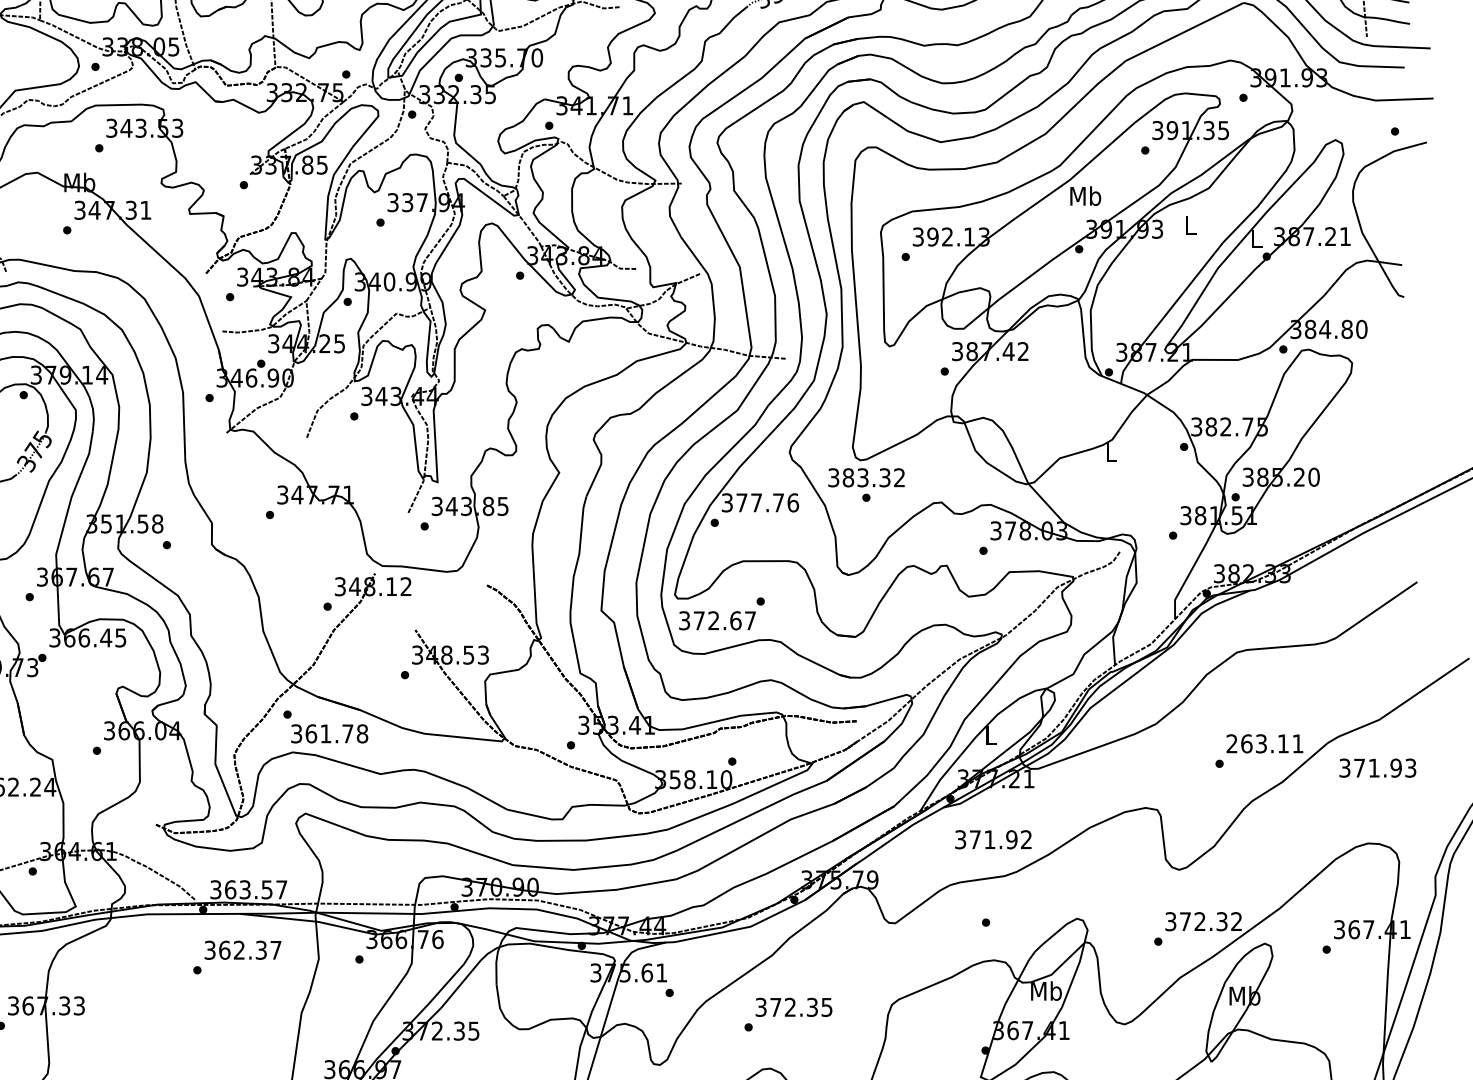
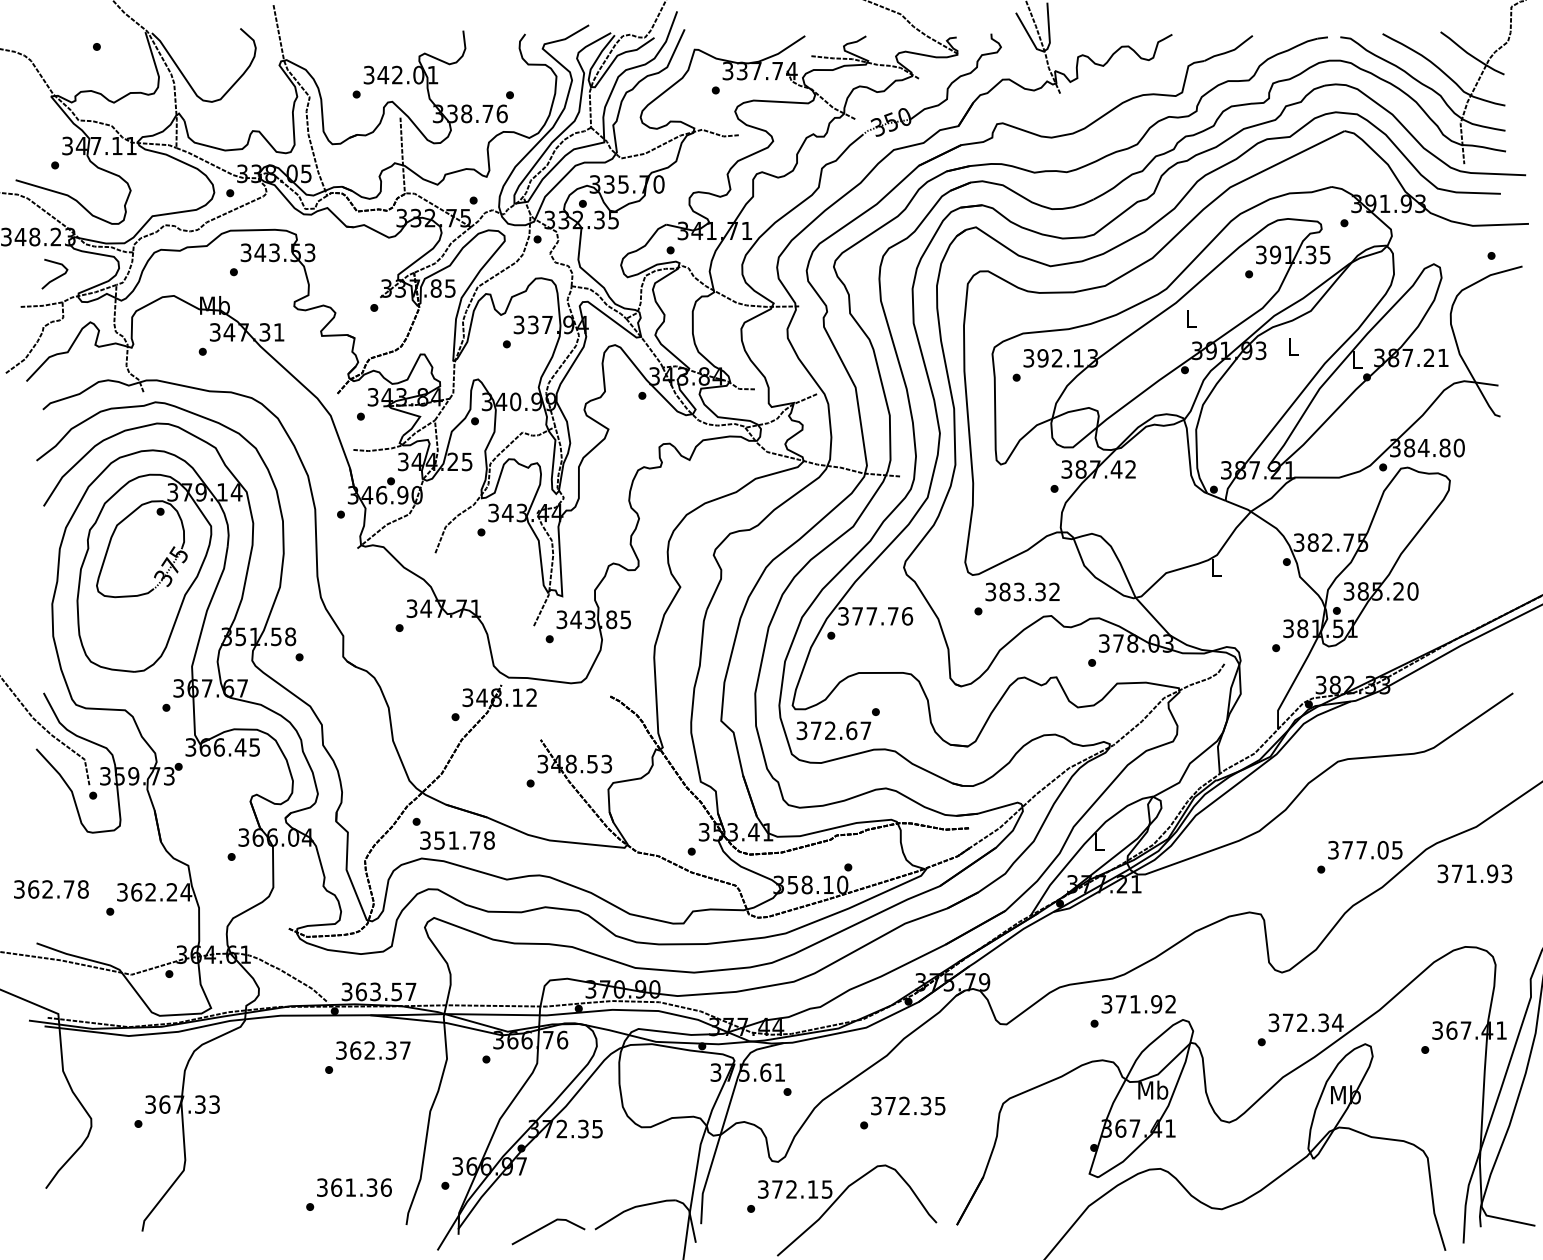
text: (1085, 196) -> (1191, 318), Mb -> L
text: (866, 477) -> (1022, 591), moved
text: (311, 733) -> (439, 840), 361.78 -> 351.78
text: (1265, 743) -> (1365, 849), 263.11 -> 377.05
text: (993, 839) -> (1138, 1004), moved
text: (1236, 921) -> (1337, 1022), 372.32 -> 372.34

